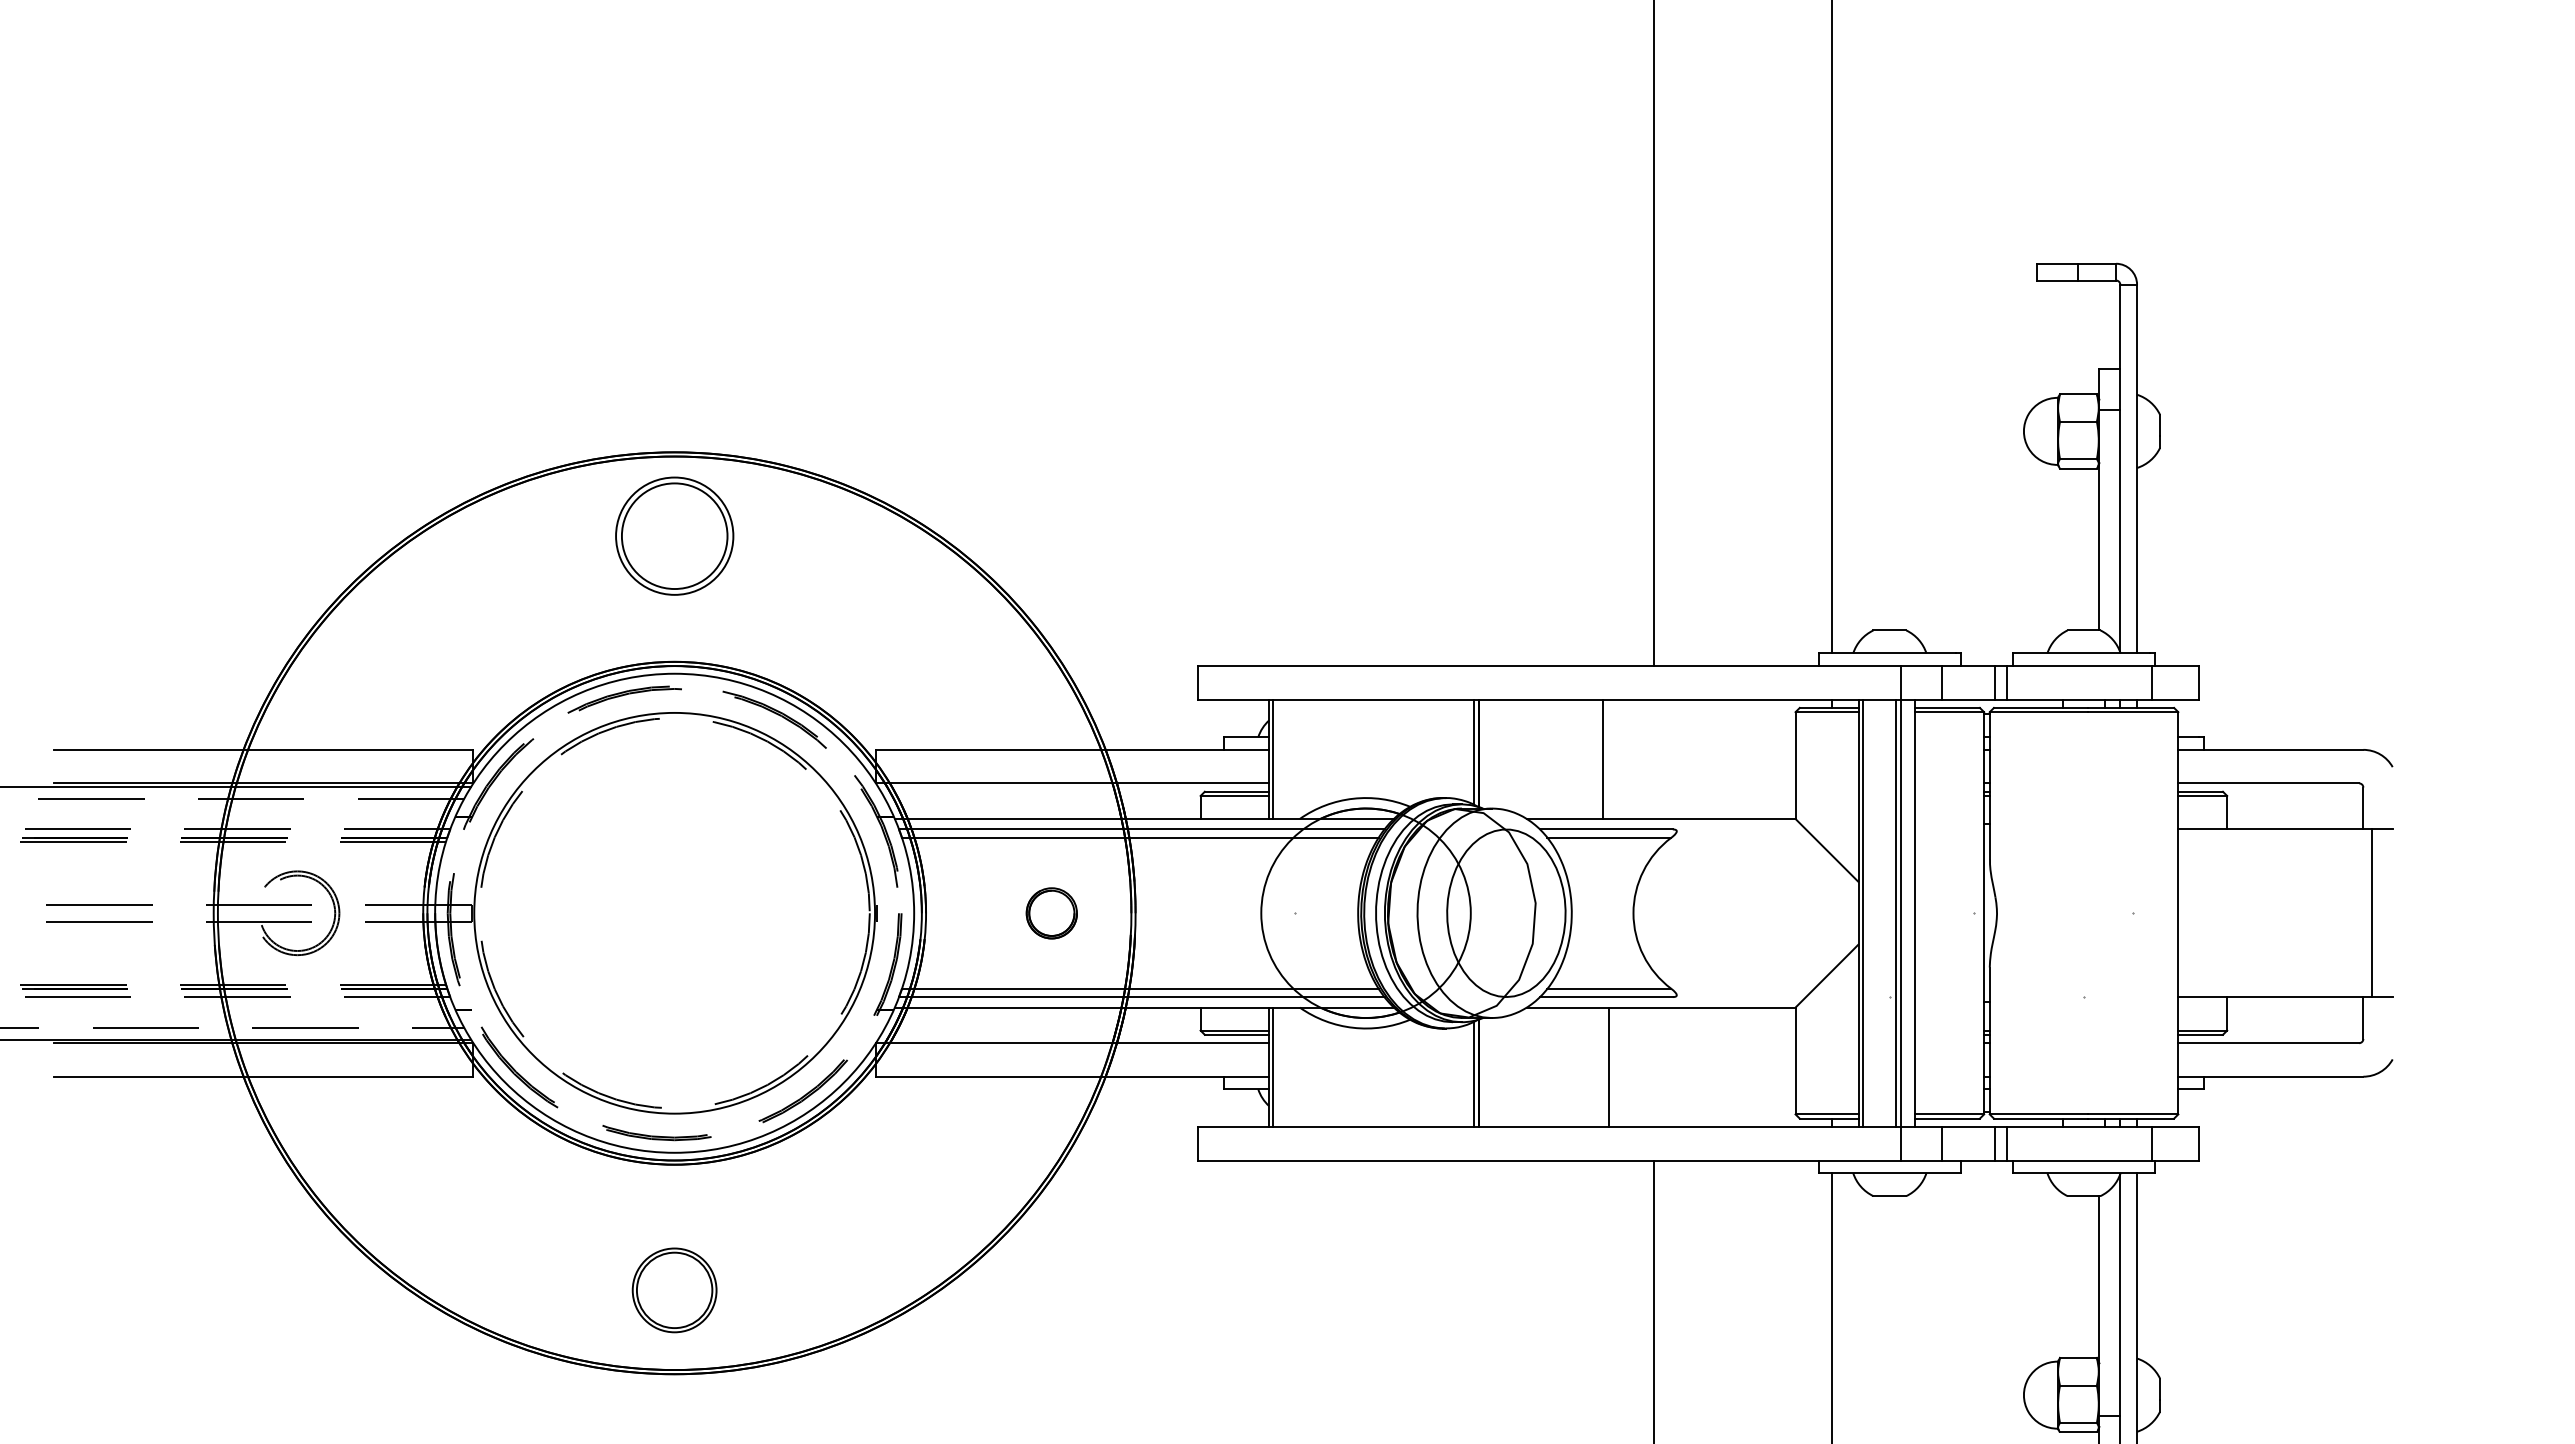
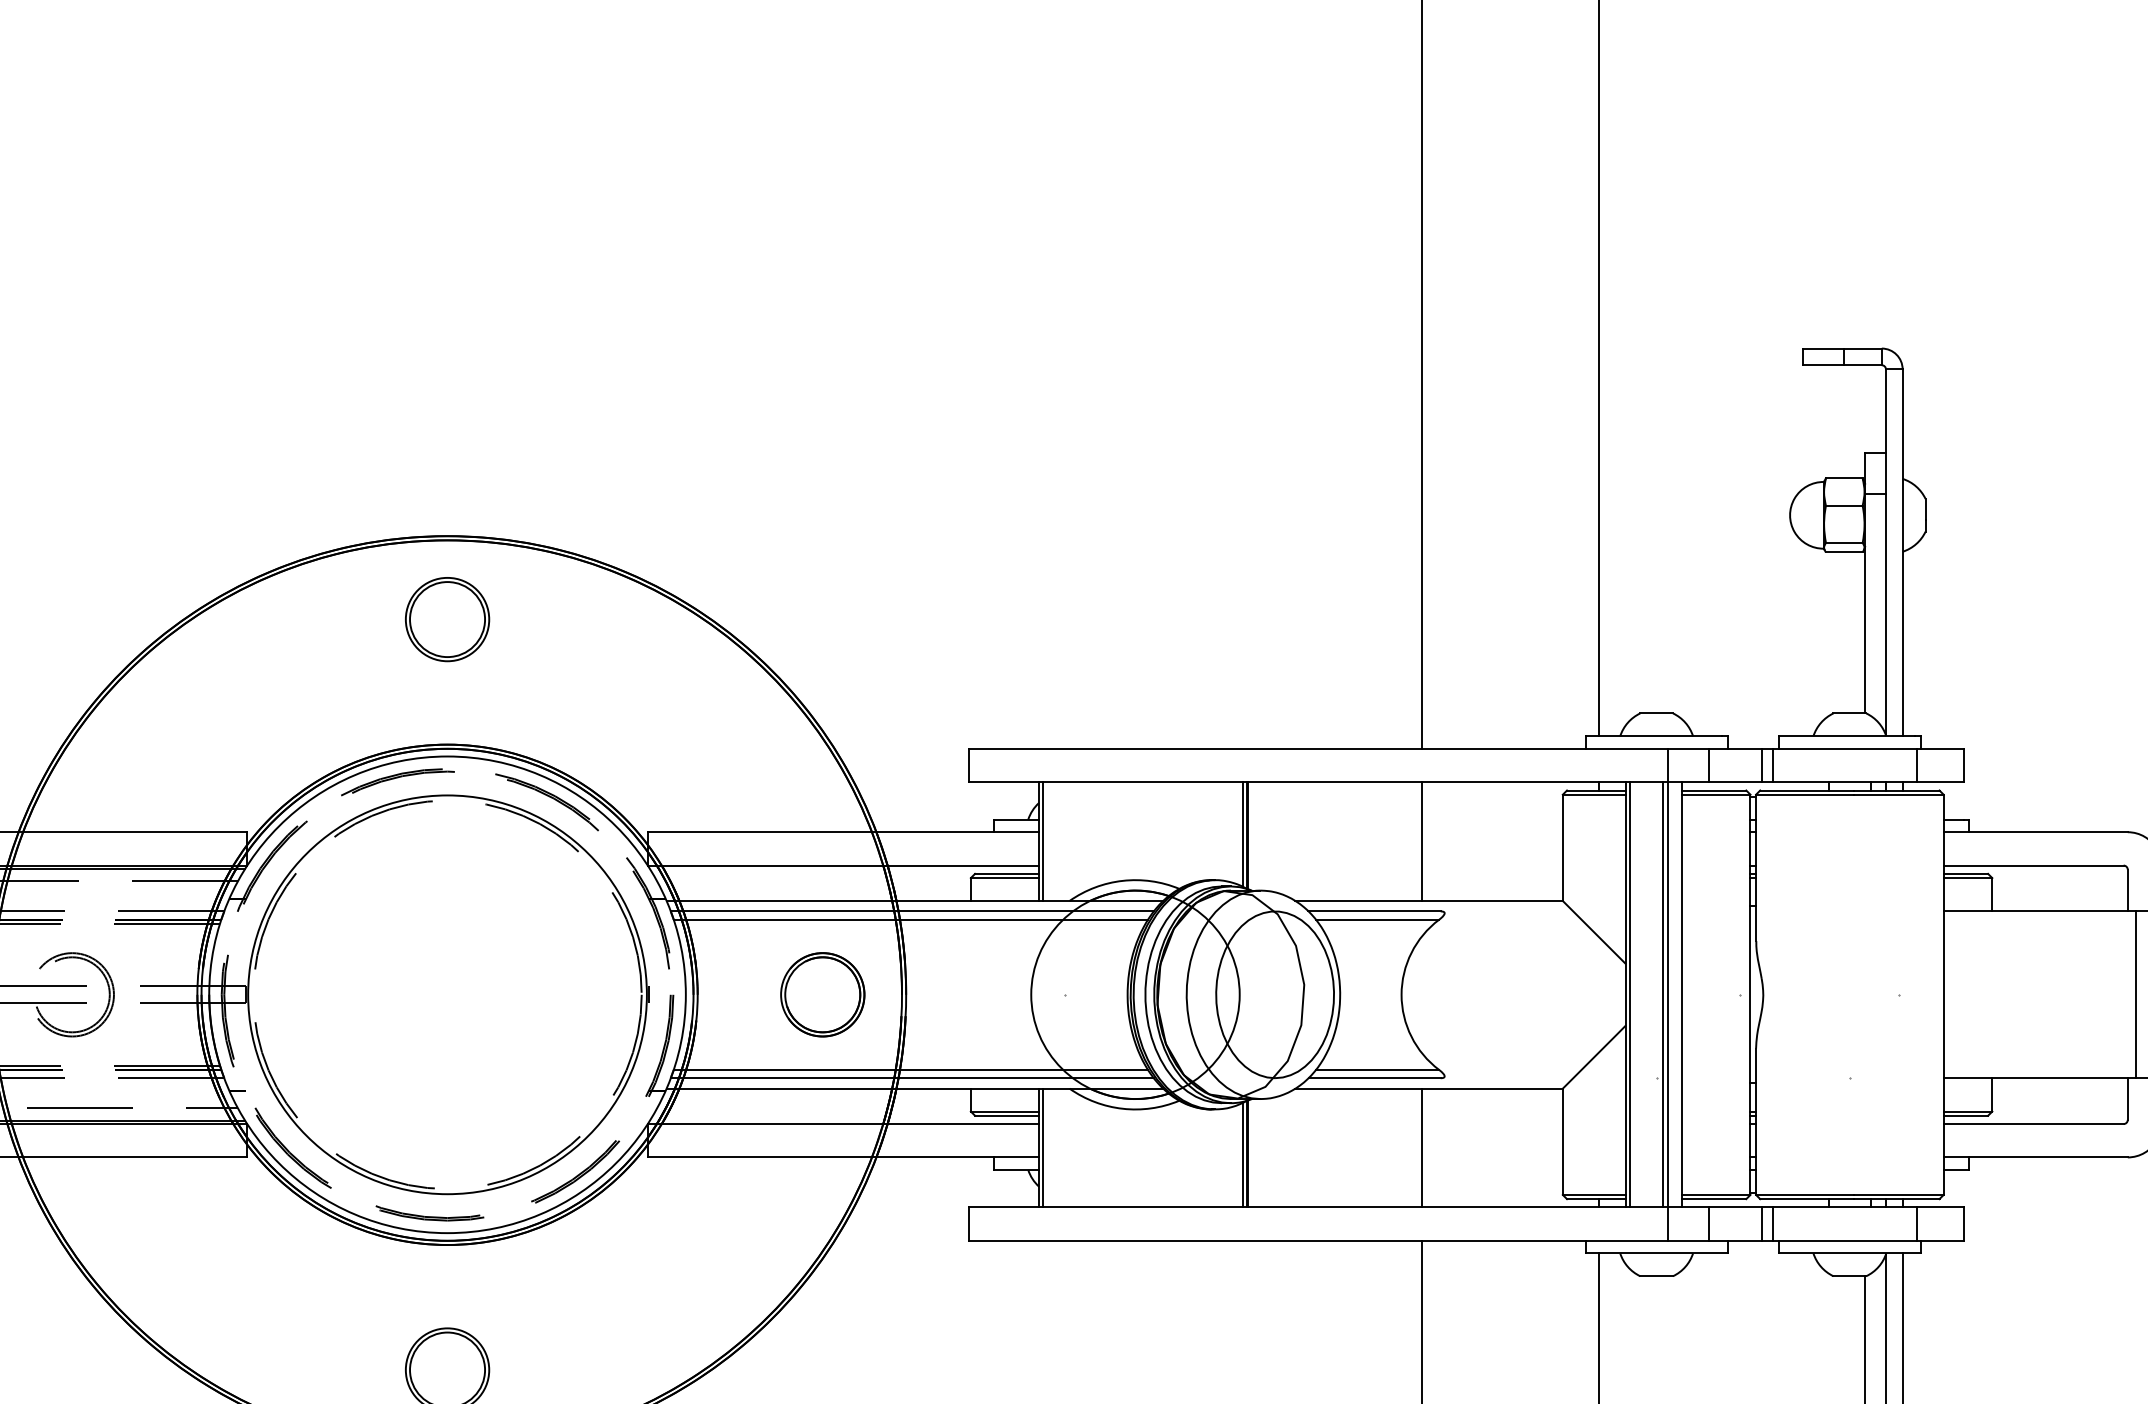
part: (674, 535) -> (447, 618), size x0.71
line: (1603, 759) -> (1422, 841), moved
part: (1051, 913) -> (822, 995), size x1.67
line: (1609, 1066) -> (1422, 1147), moved

